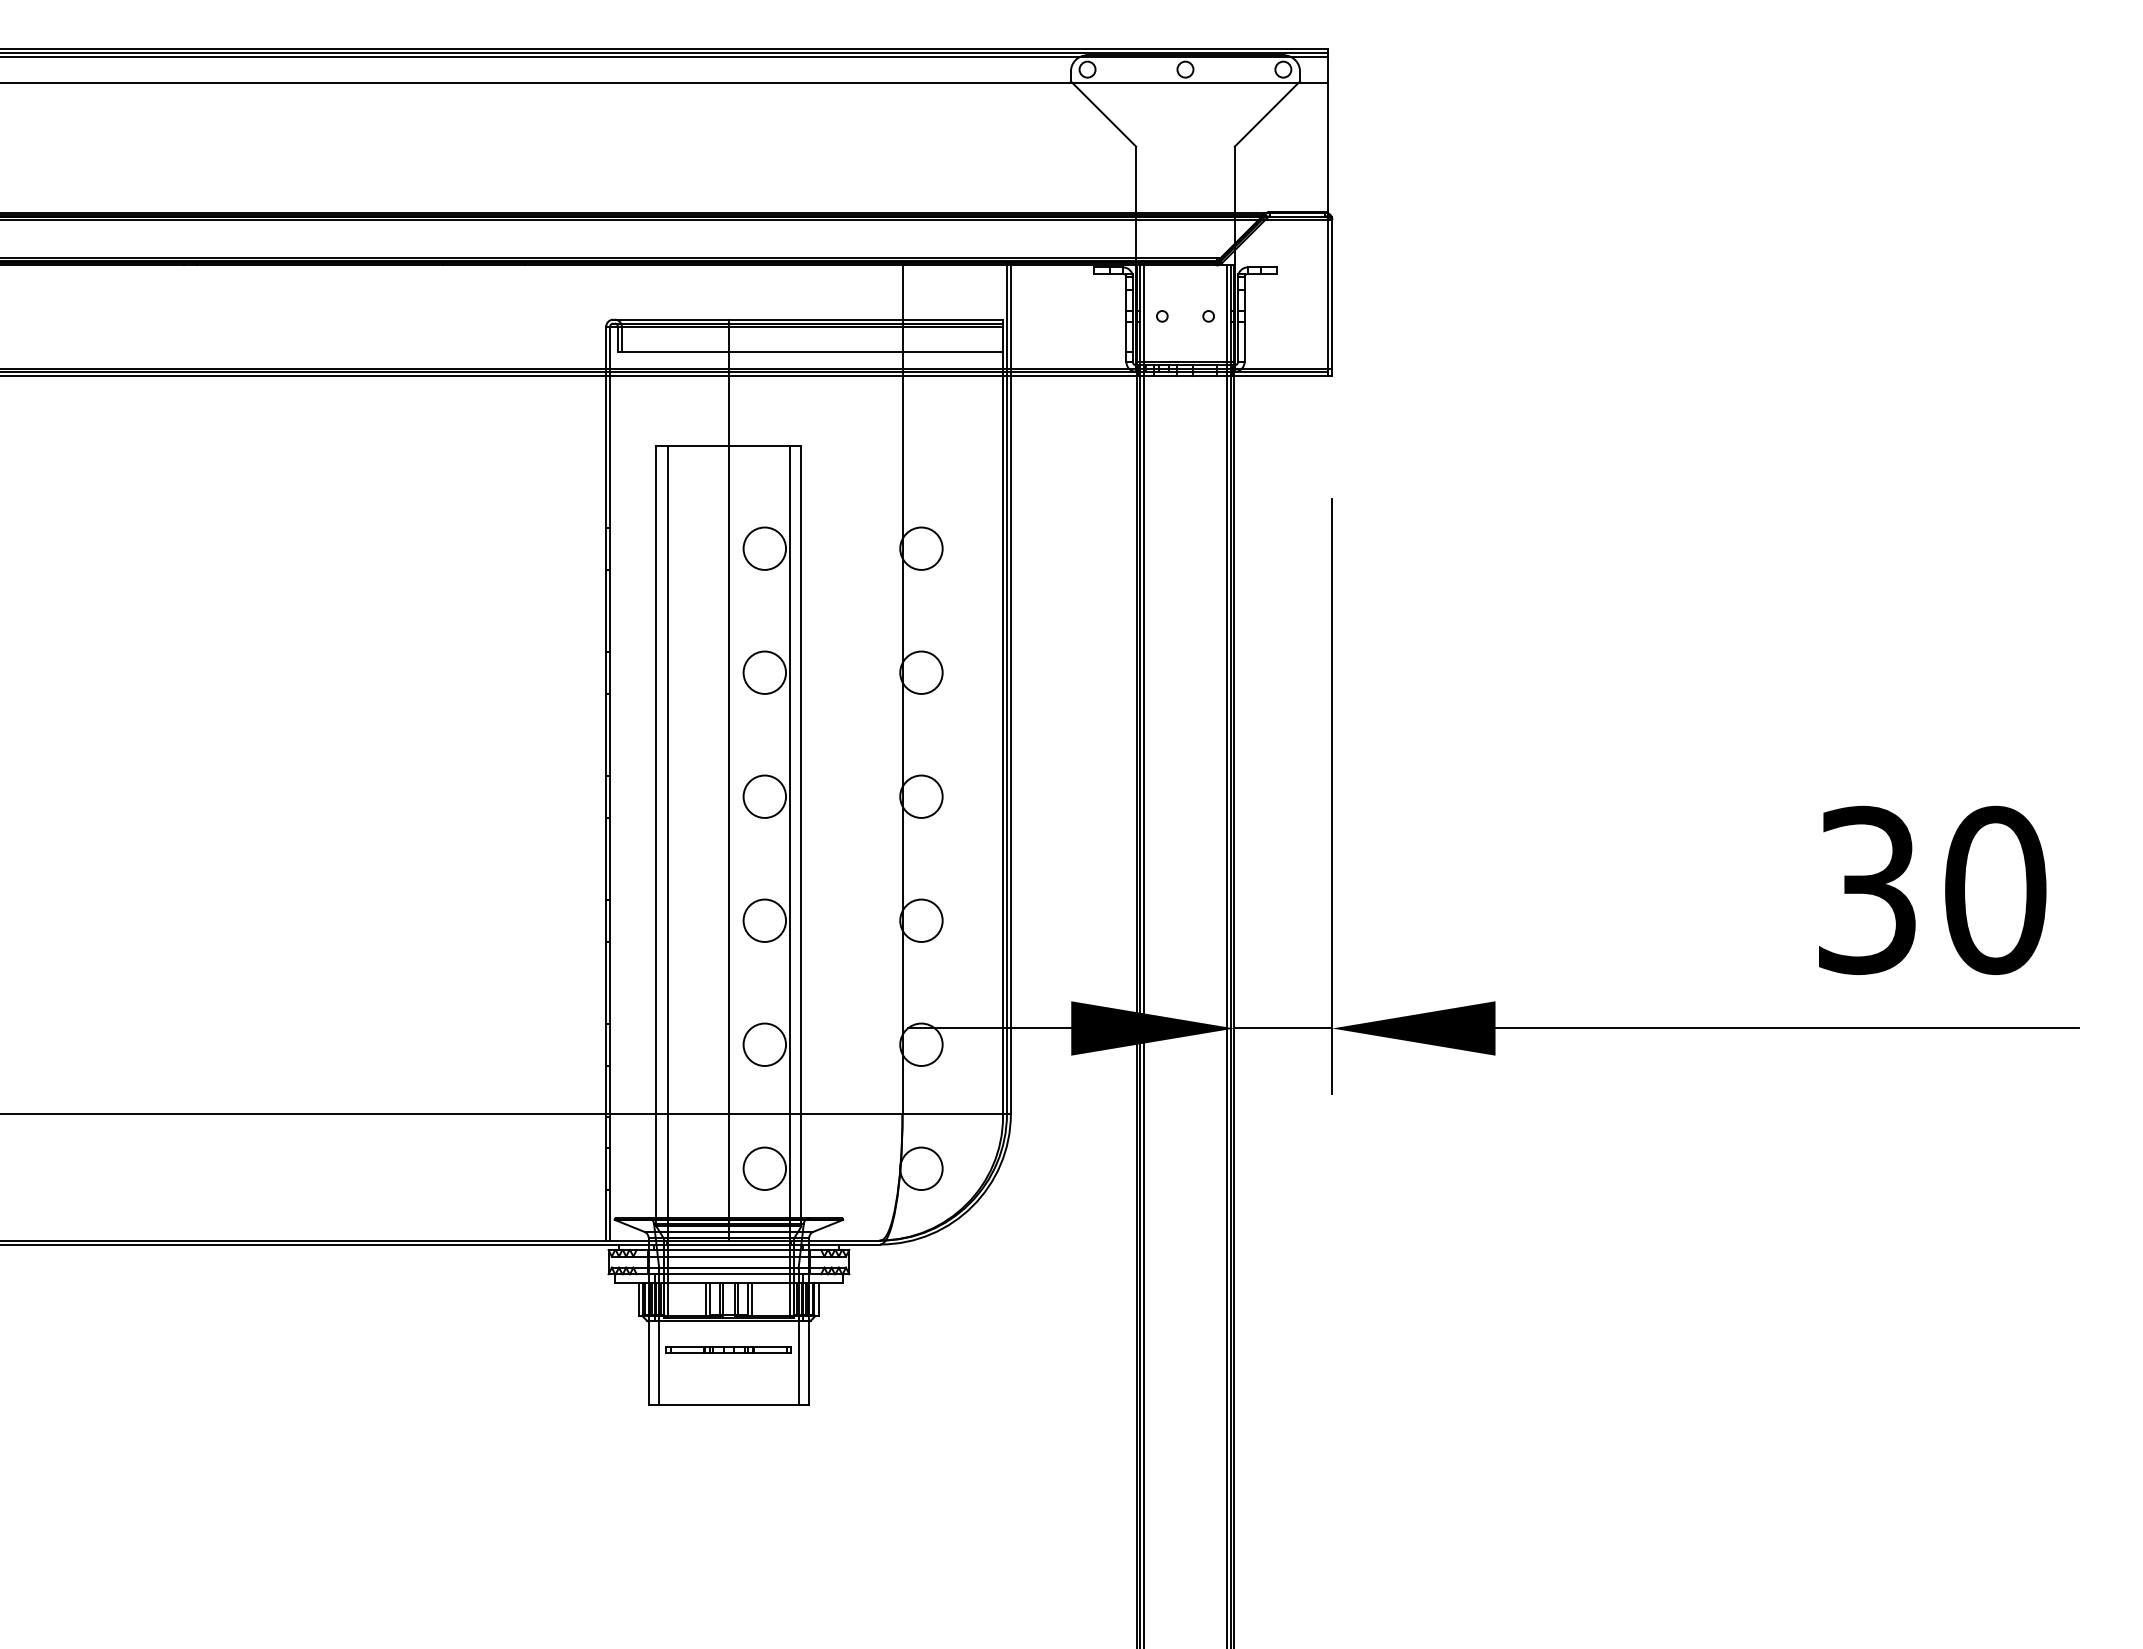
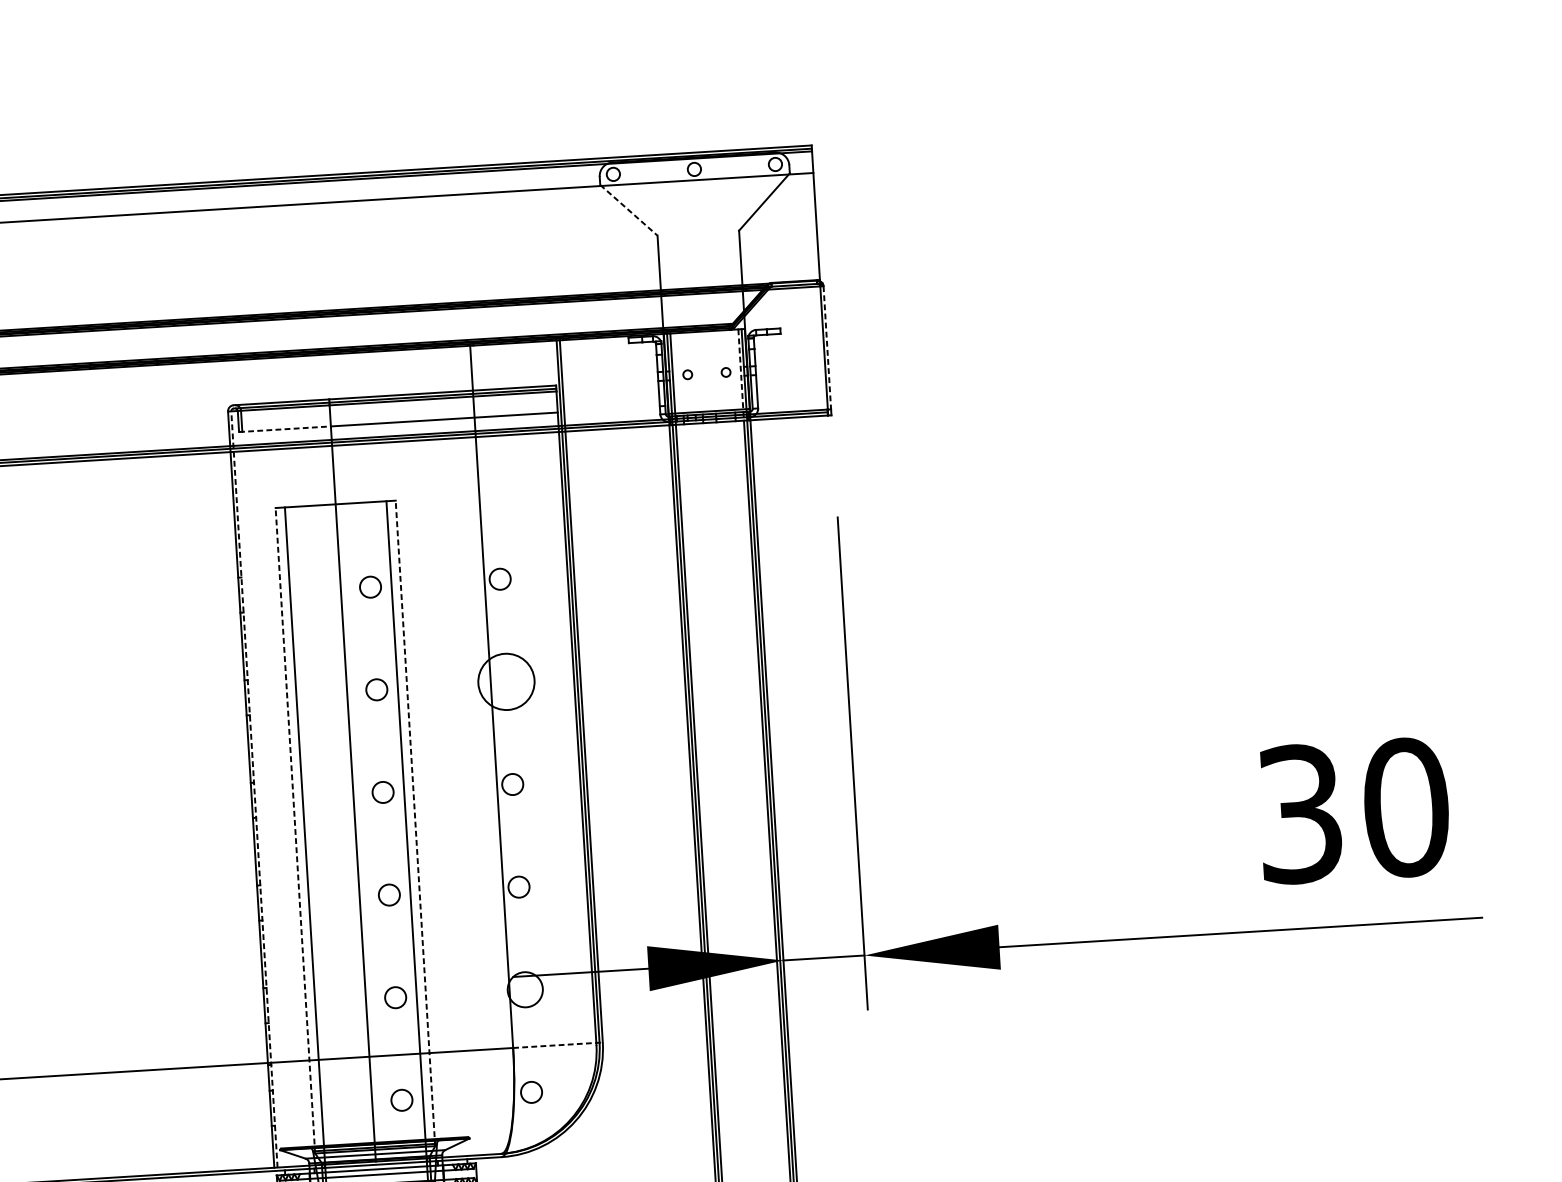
line: (1103, 114) -> (628, 210), solid -> dashed
line: (1332, 294) -> (827, 348), solid -> dashed
line: (1226, 321) -> (741, 375), solid -> dashed
line: (673, 352) -> (285, 429), solid -> dashed
circle: (764, 548) -> (370, 587), size x0.6
circle: (921, 548) -> (500, 579), size x0.6
circle: (764, 672) -> (376, 689), size x0.6
circle: (921, 672) -> (506, 681), size x1.6
line: (610, 783) -> (254, 789), solid -> dashed
circle: (764, 796) -> (382, 792), size x0.6
circle: (921, 796) -> (512, 784), size x0.6
line: (656, 836) -> (295, 830), solid -> dashed
line: (801, 836) -> (415, 823), solid -> dashed
circle: (764, 920) -> (389, 894), size x0.6
circle: (921, 920) -> (519, 886), size x0.6
circle: (764, 1044) -> (395, 997), size x0.6
line: (957, 1113) -> (558, 1044), solid -> dashed
circle: (764, 1168) -> (401, 1100), size x0.6
circle: (921, 1168) -> (531, 1092), size x0.6

